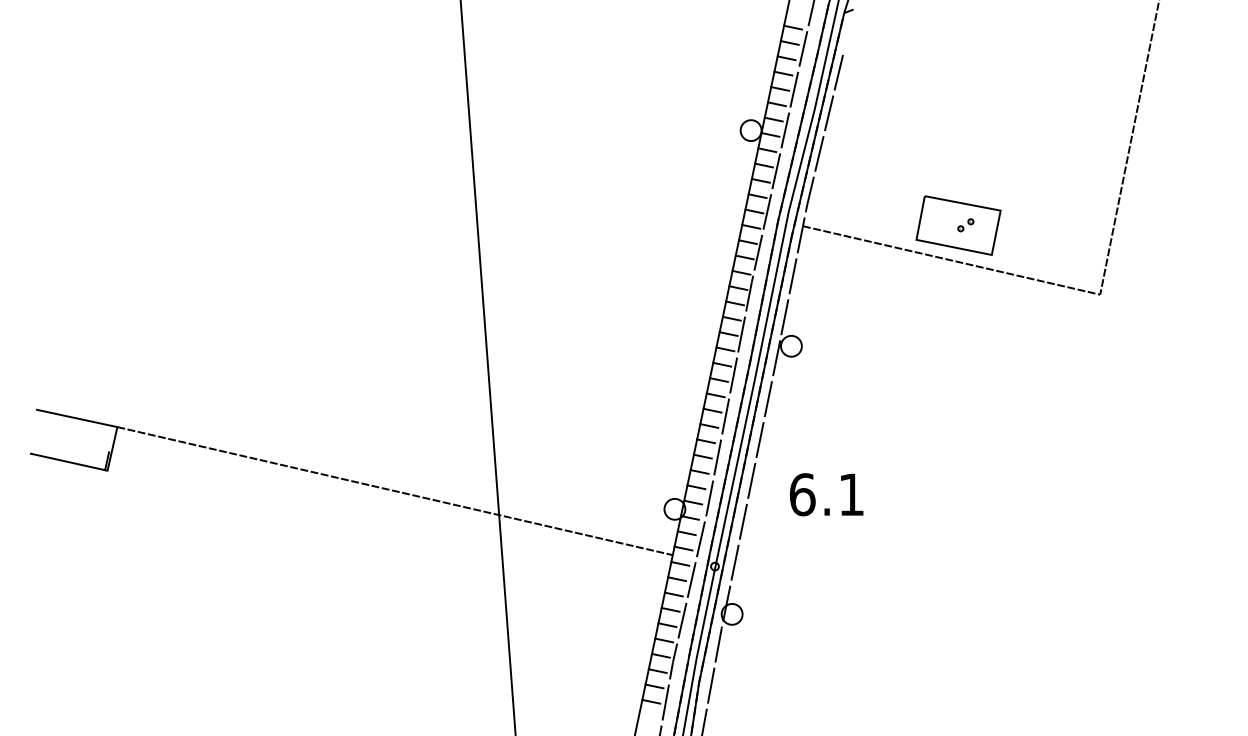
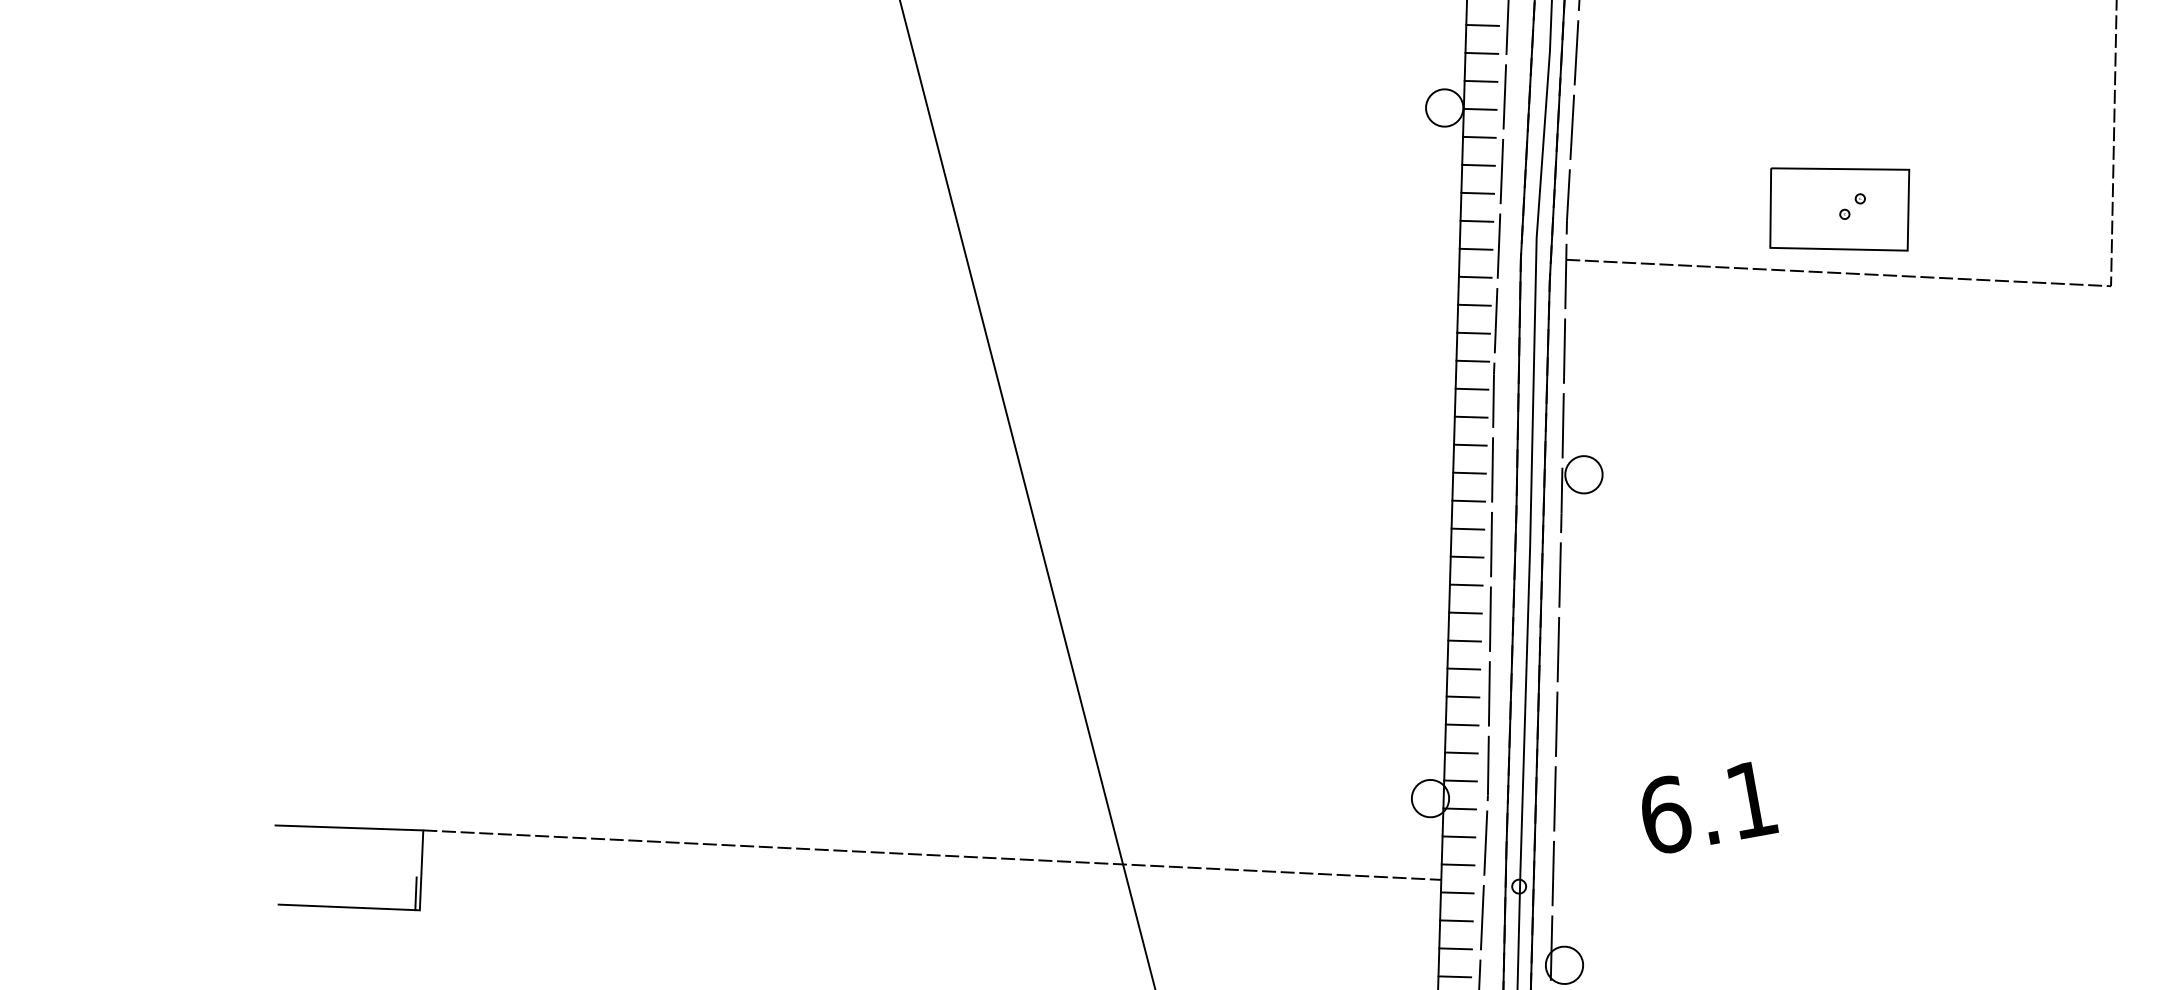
text: (826, 494) -> (1707, 807), moved

